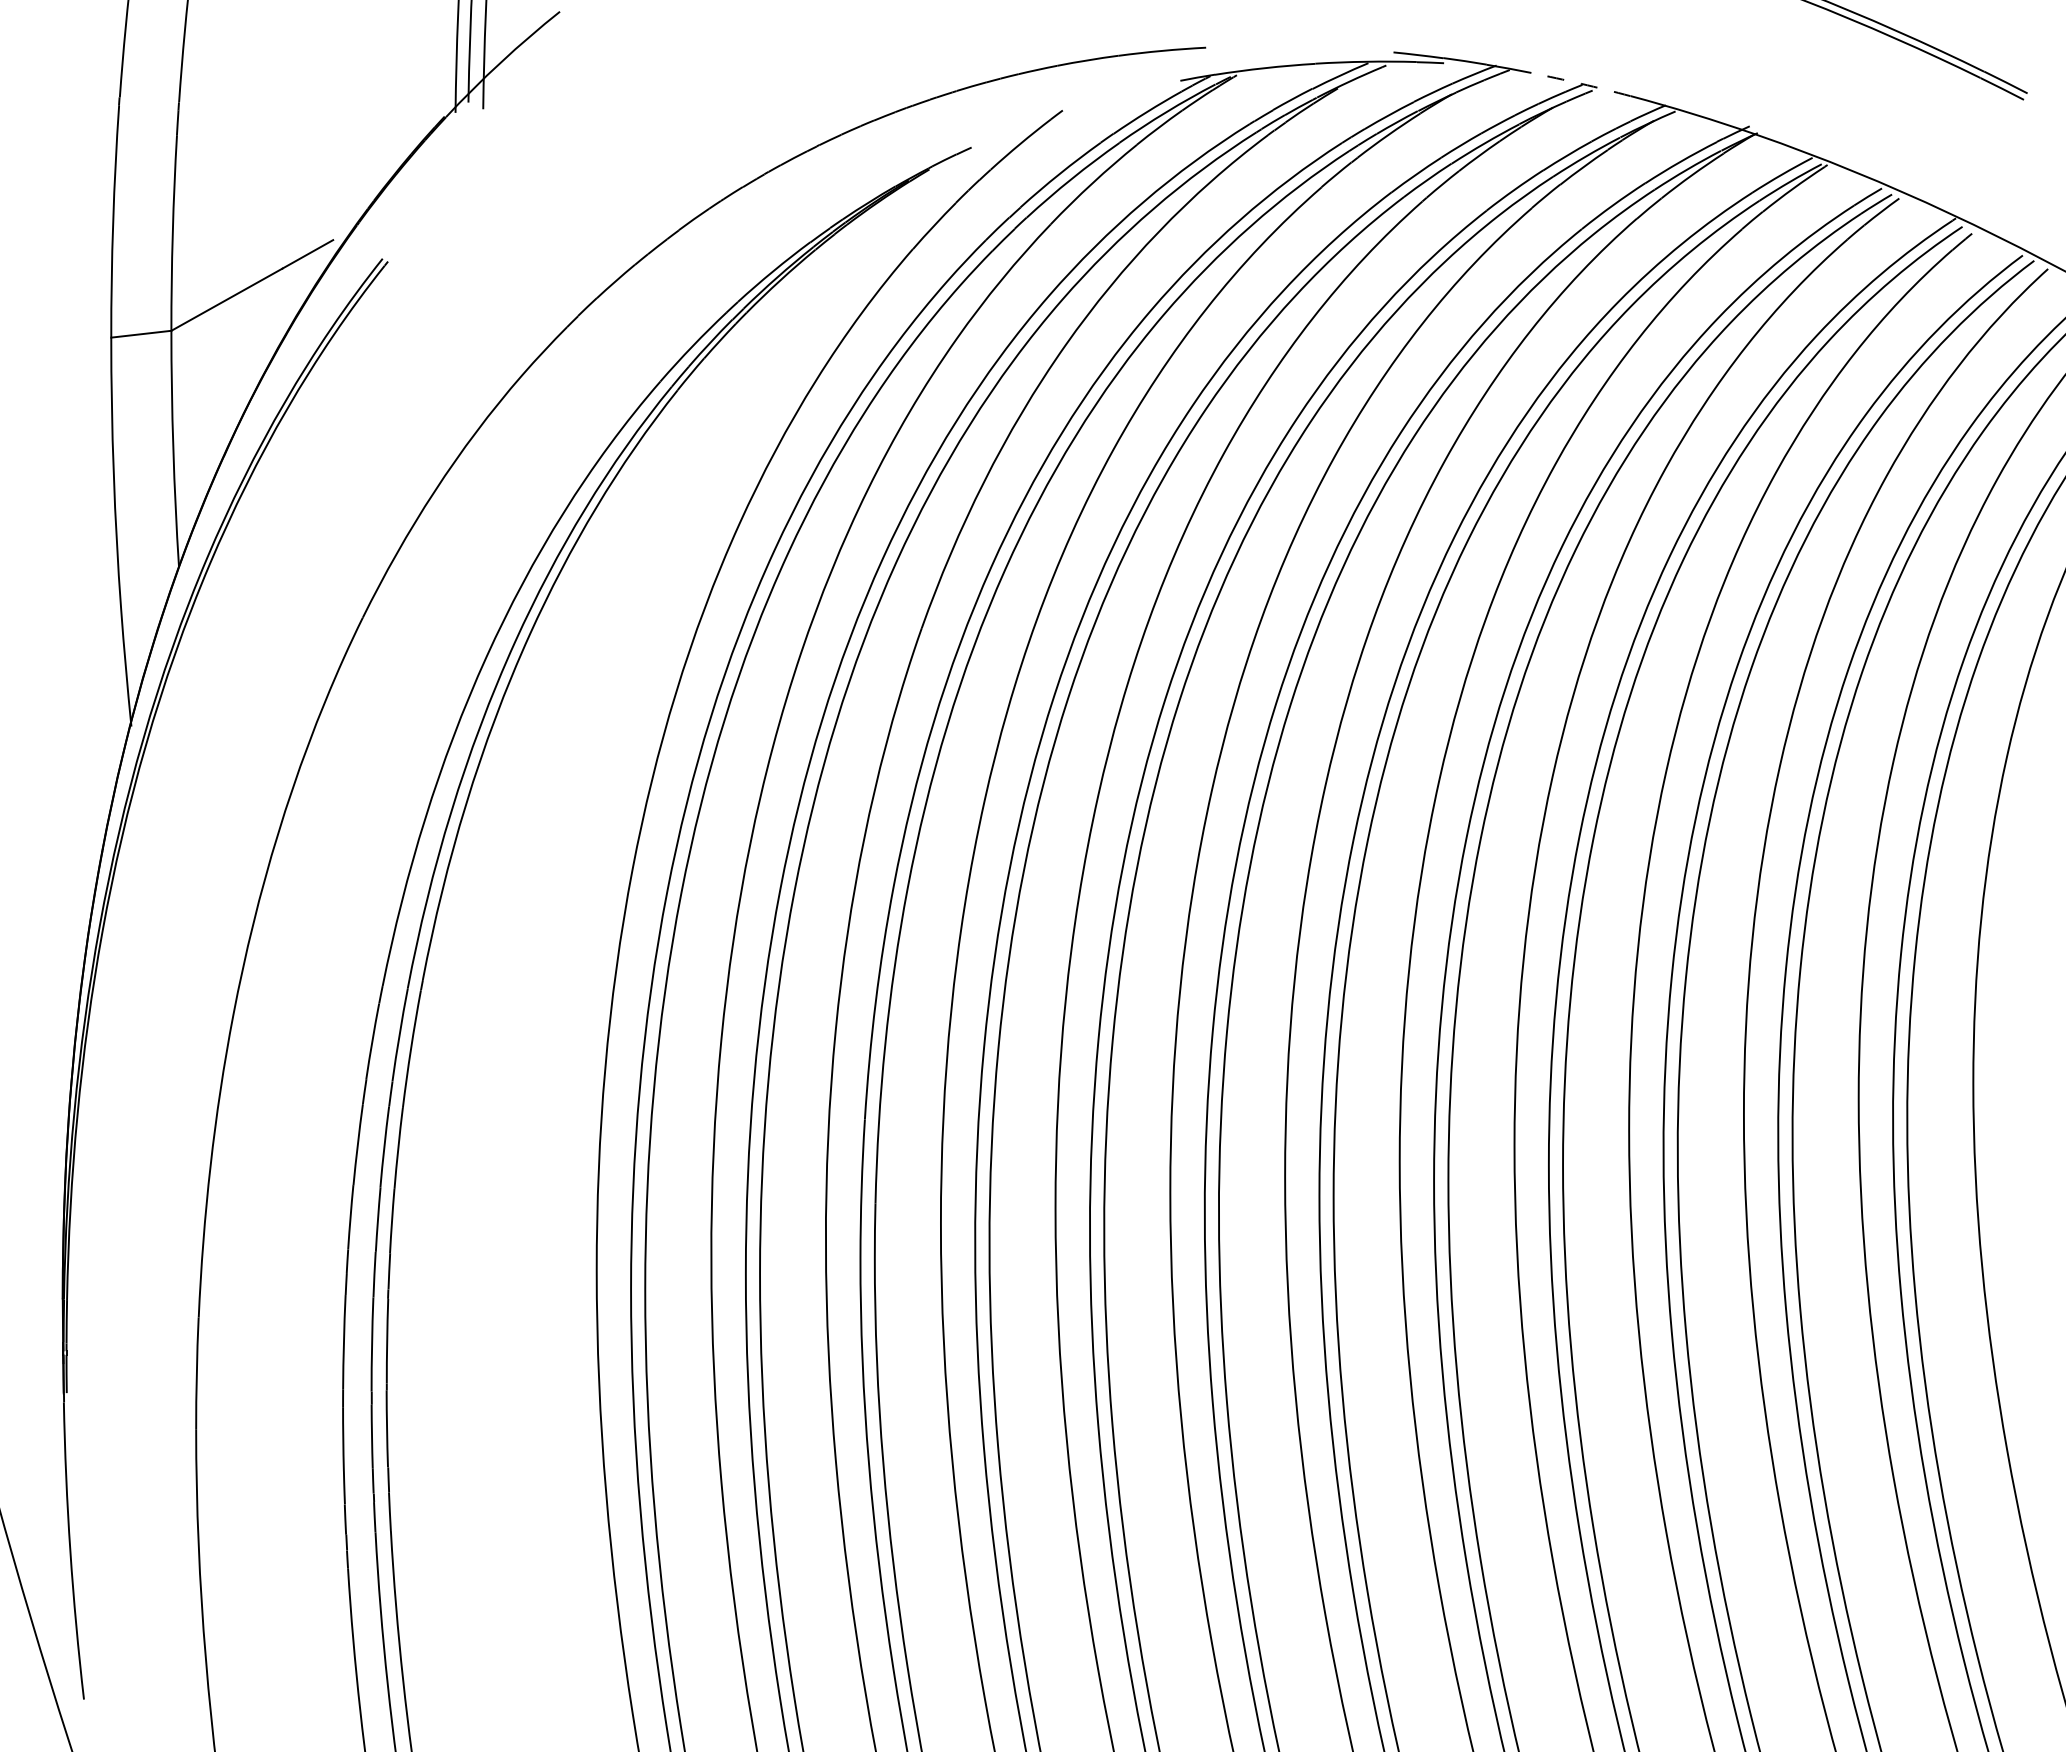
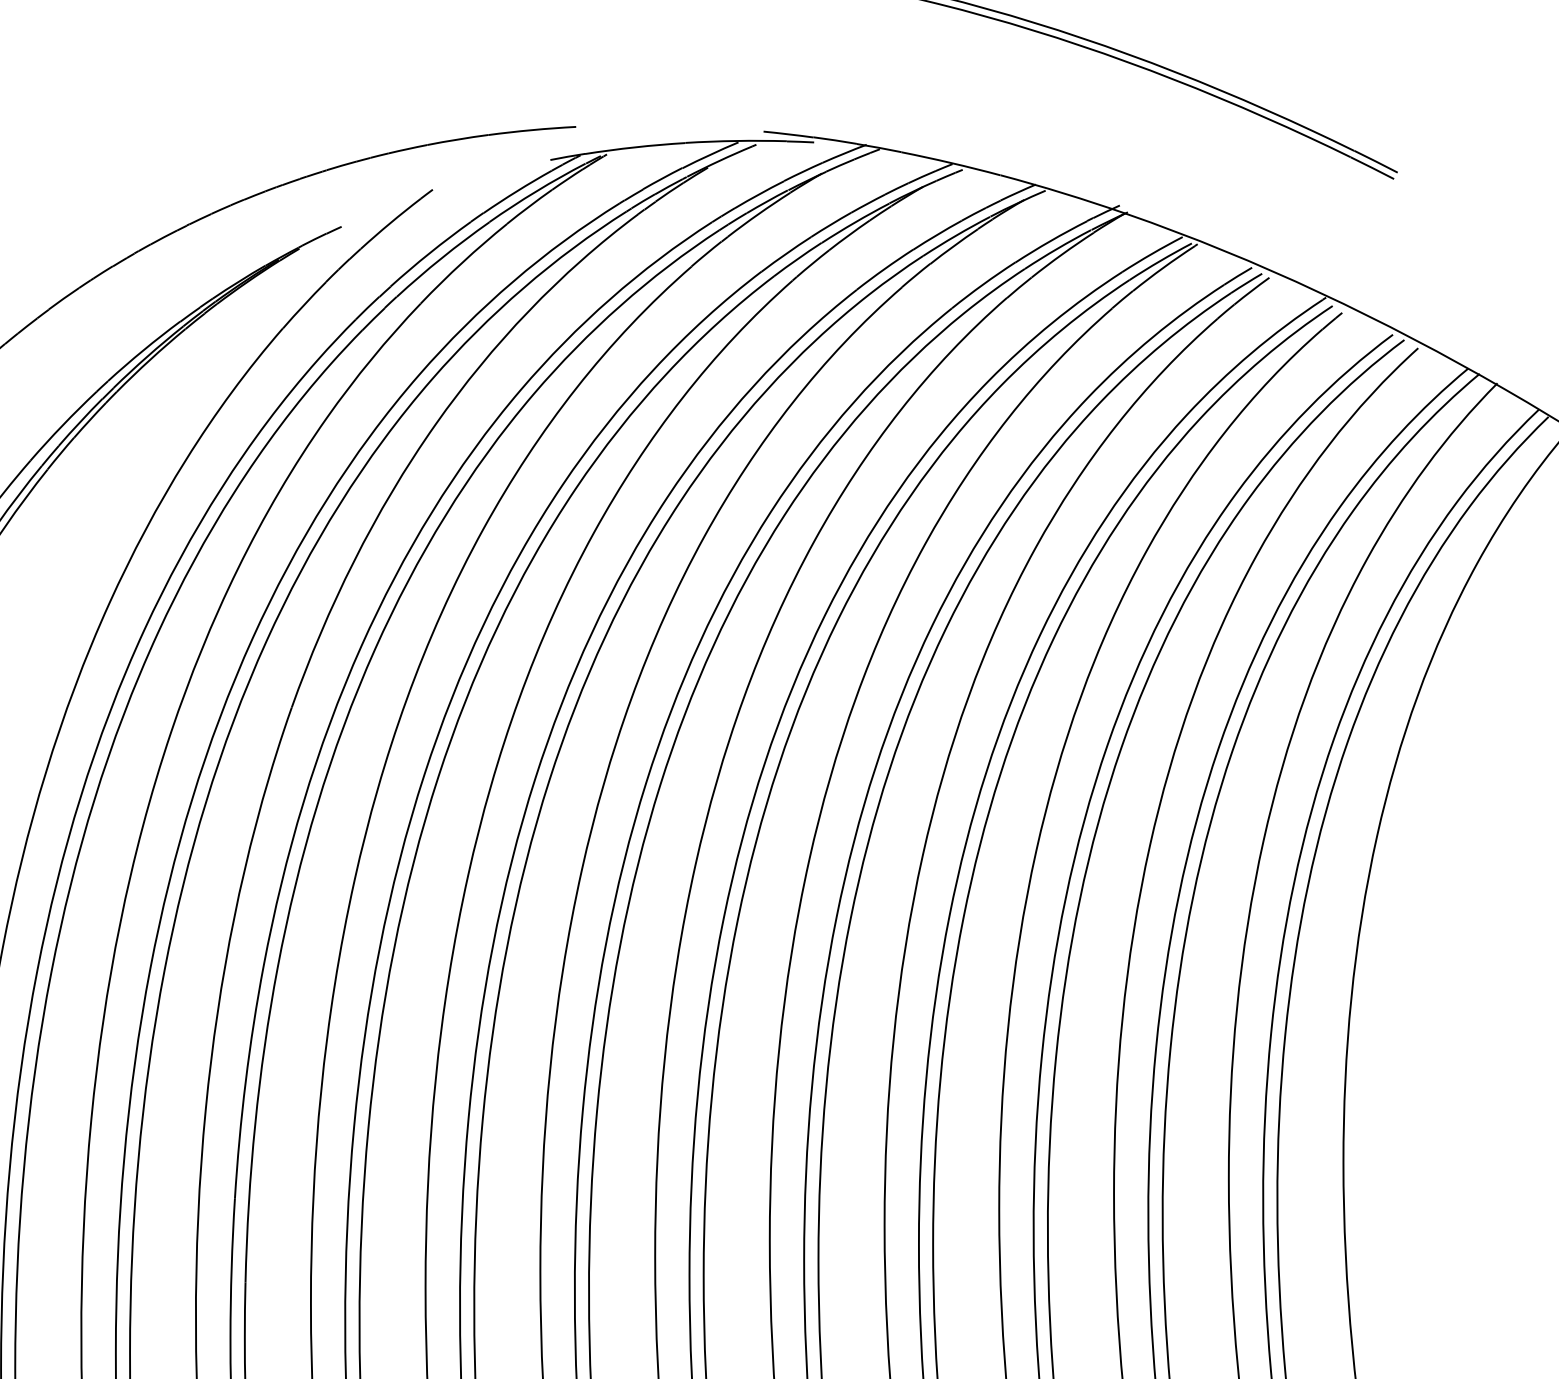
arc: (1581, 83) -> (951, 162), dashed -> solid

